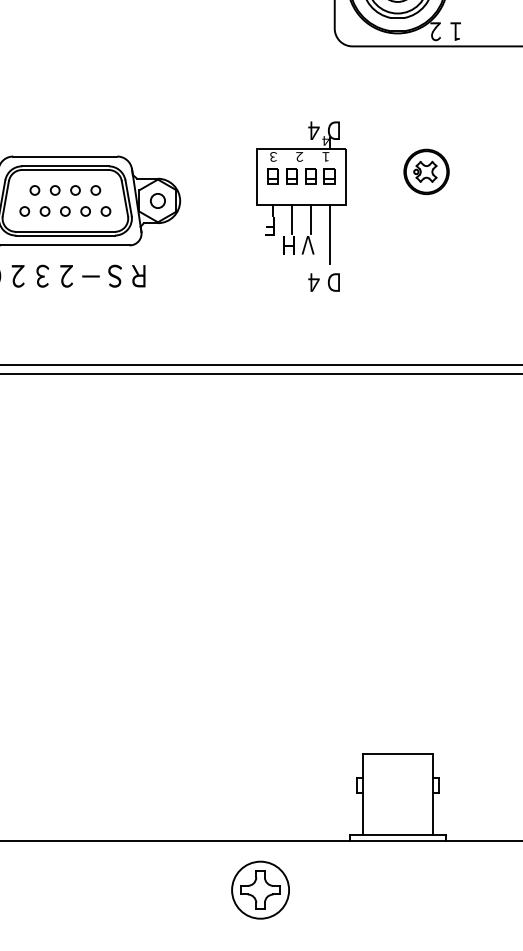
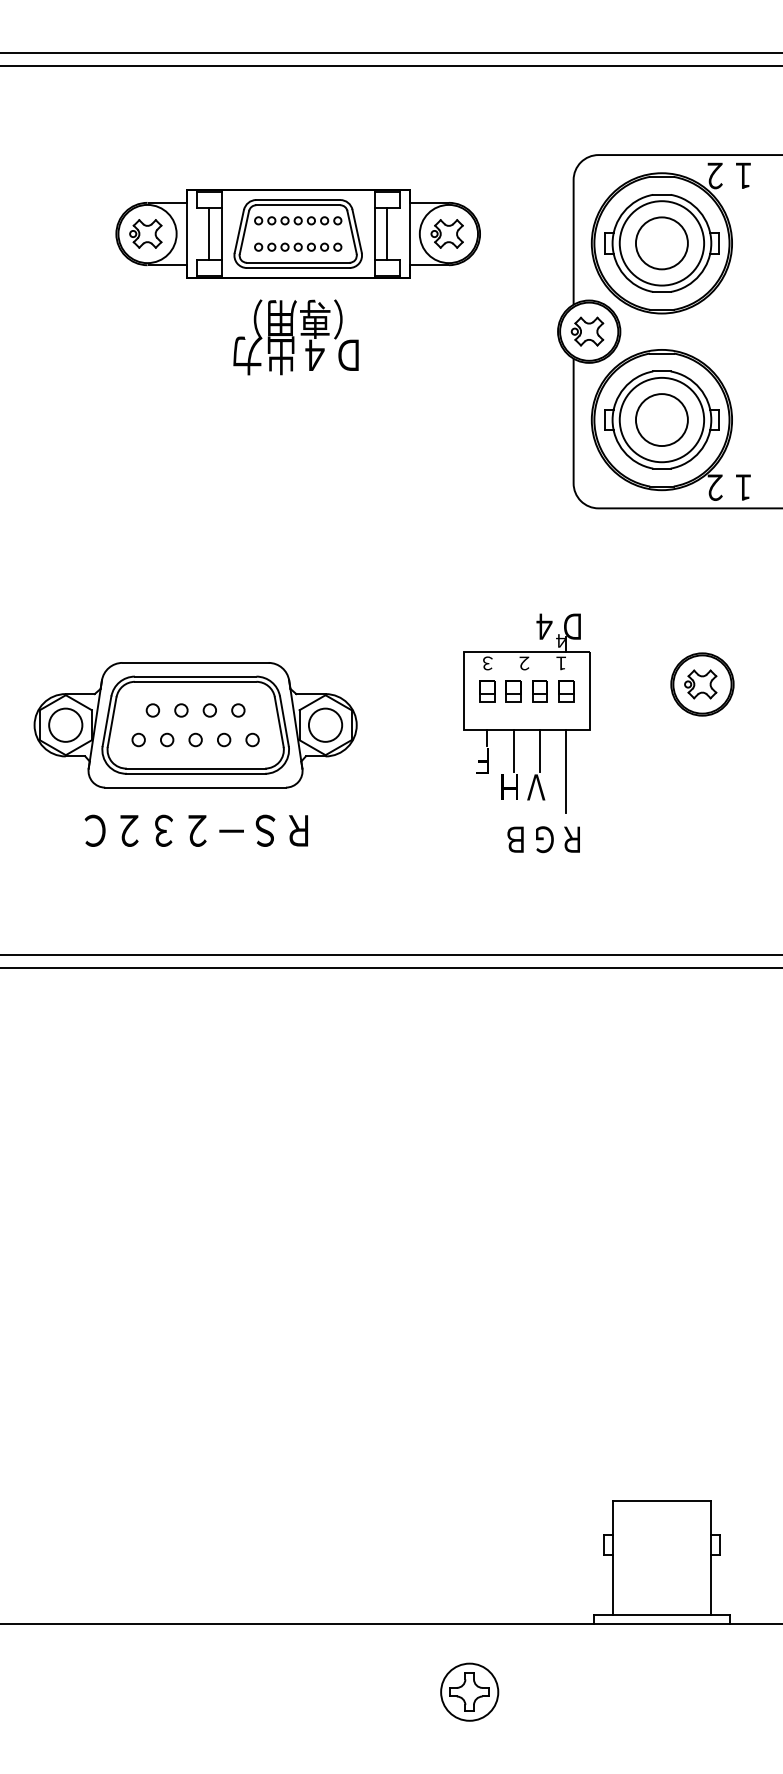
circle: (157, 200) -> (325, 724), size x1.67
text: (313, 282) -> (543, 839), Ｄ４ -> ＲＧＢ
part: (260, 889) -> (469, 1691), size x0.71

